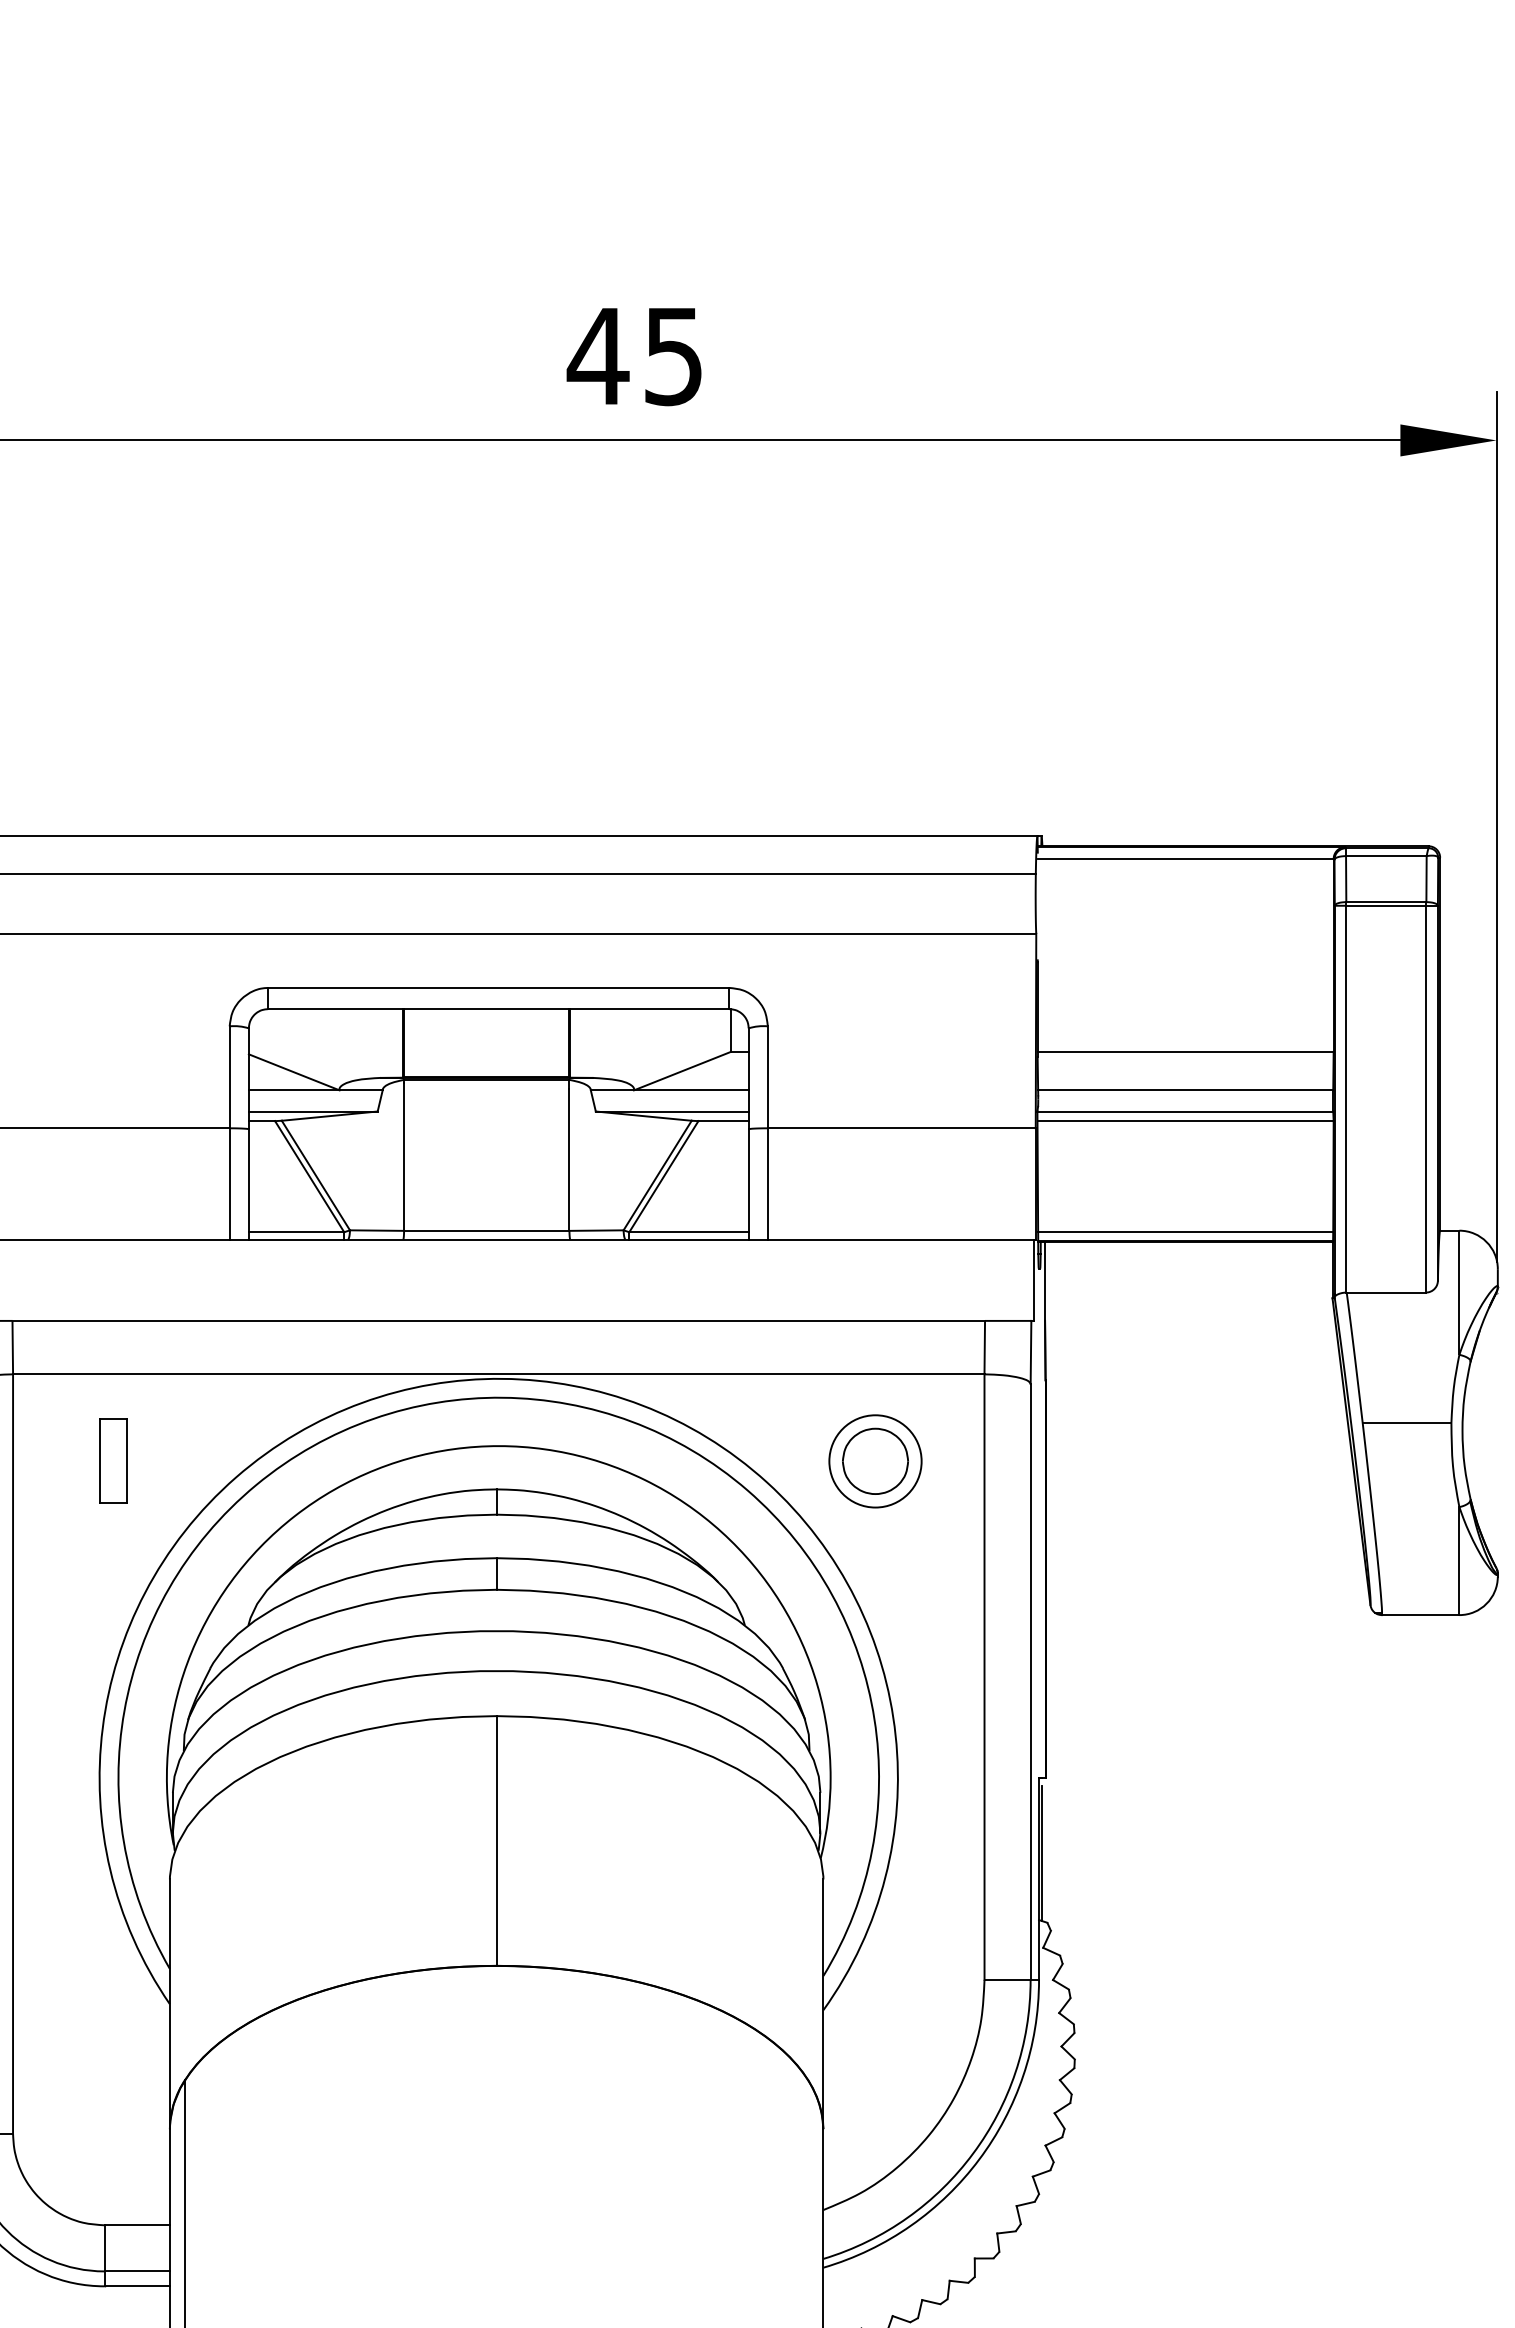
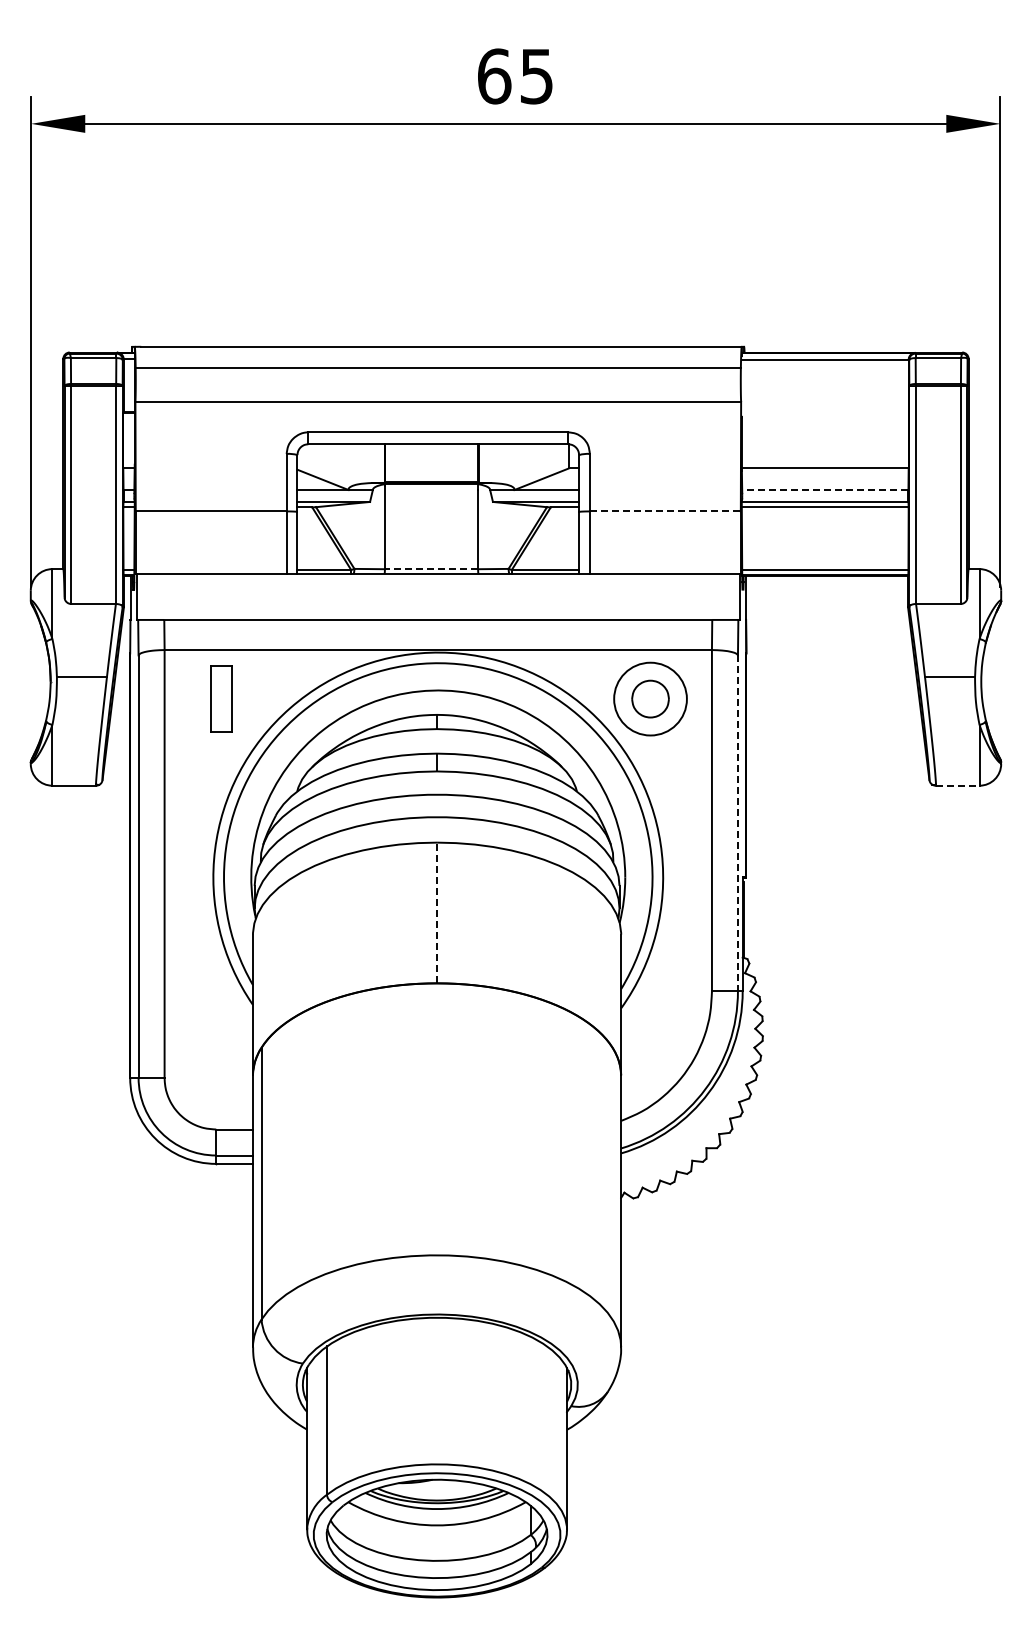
text: (596, 356) -> (493, 76), 45 -> 65
line: (1184, 1091) -> (824, 490), solid -> dashed
line: (902, 1128) -> (665, 511), solid -> dashed
line: (486, 1231) -> (431, 569), solid -> dashed
part: (114, 1460) -> (221, 698), size x1.4
circle: (875, 1462) -> (650, 699), size x1.4
line: (1420, 1614) -> (957, 785), solid -> dashed
line: (1029, 1682) -> (737, 823), solid -> dashed
line: (497, 1840) -> (437, 912), solid -> dashed

